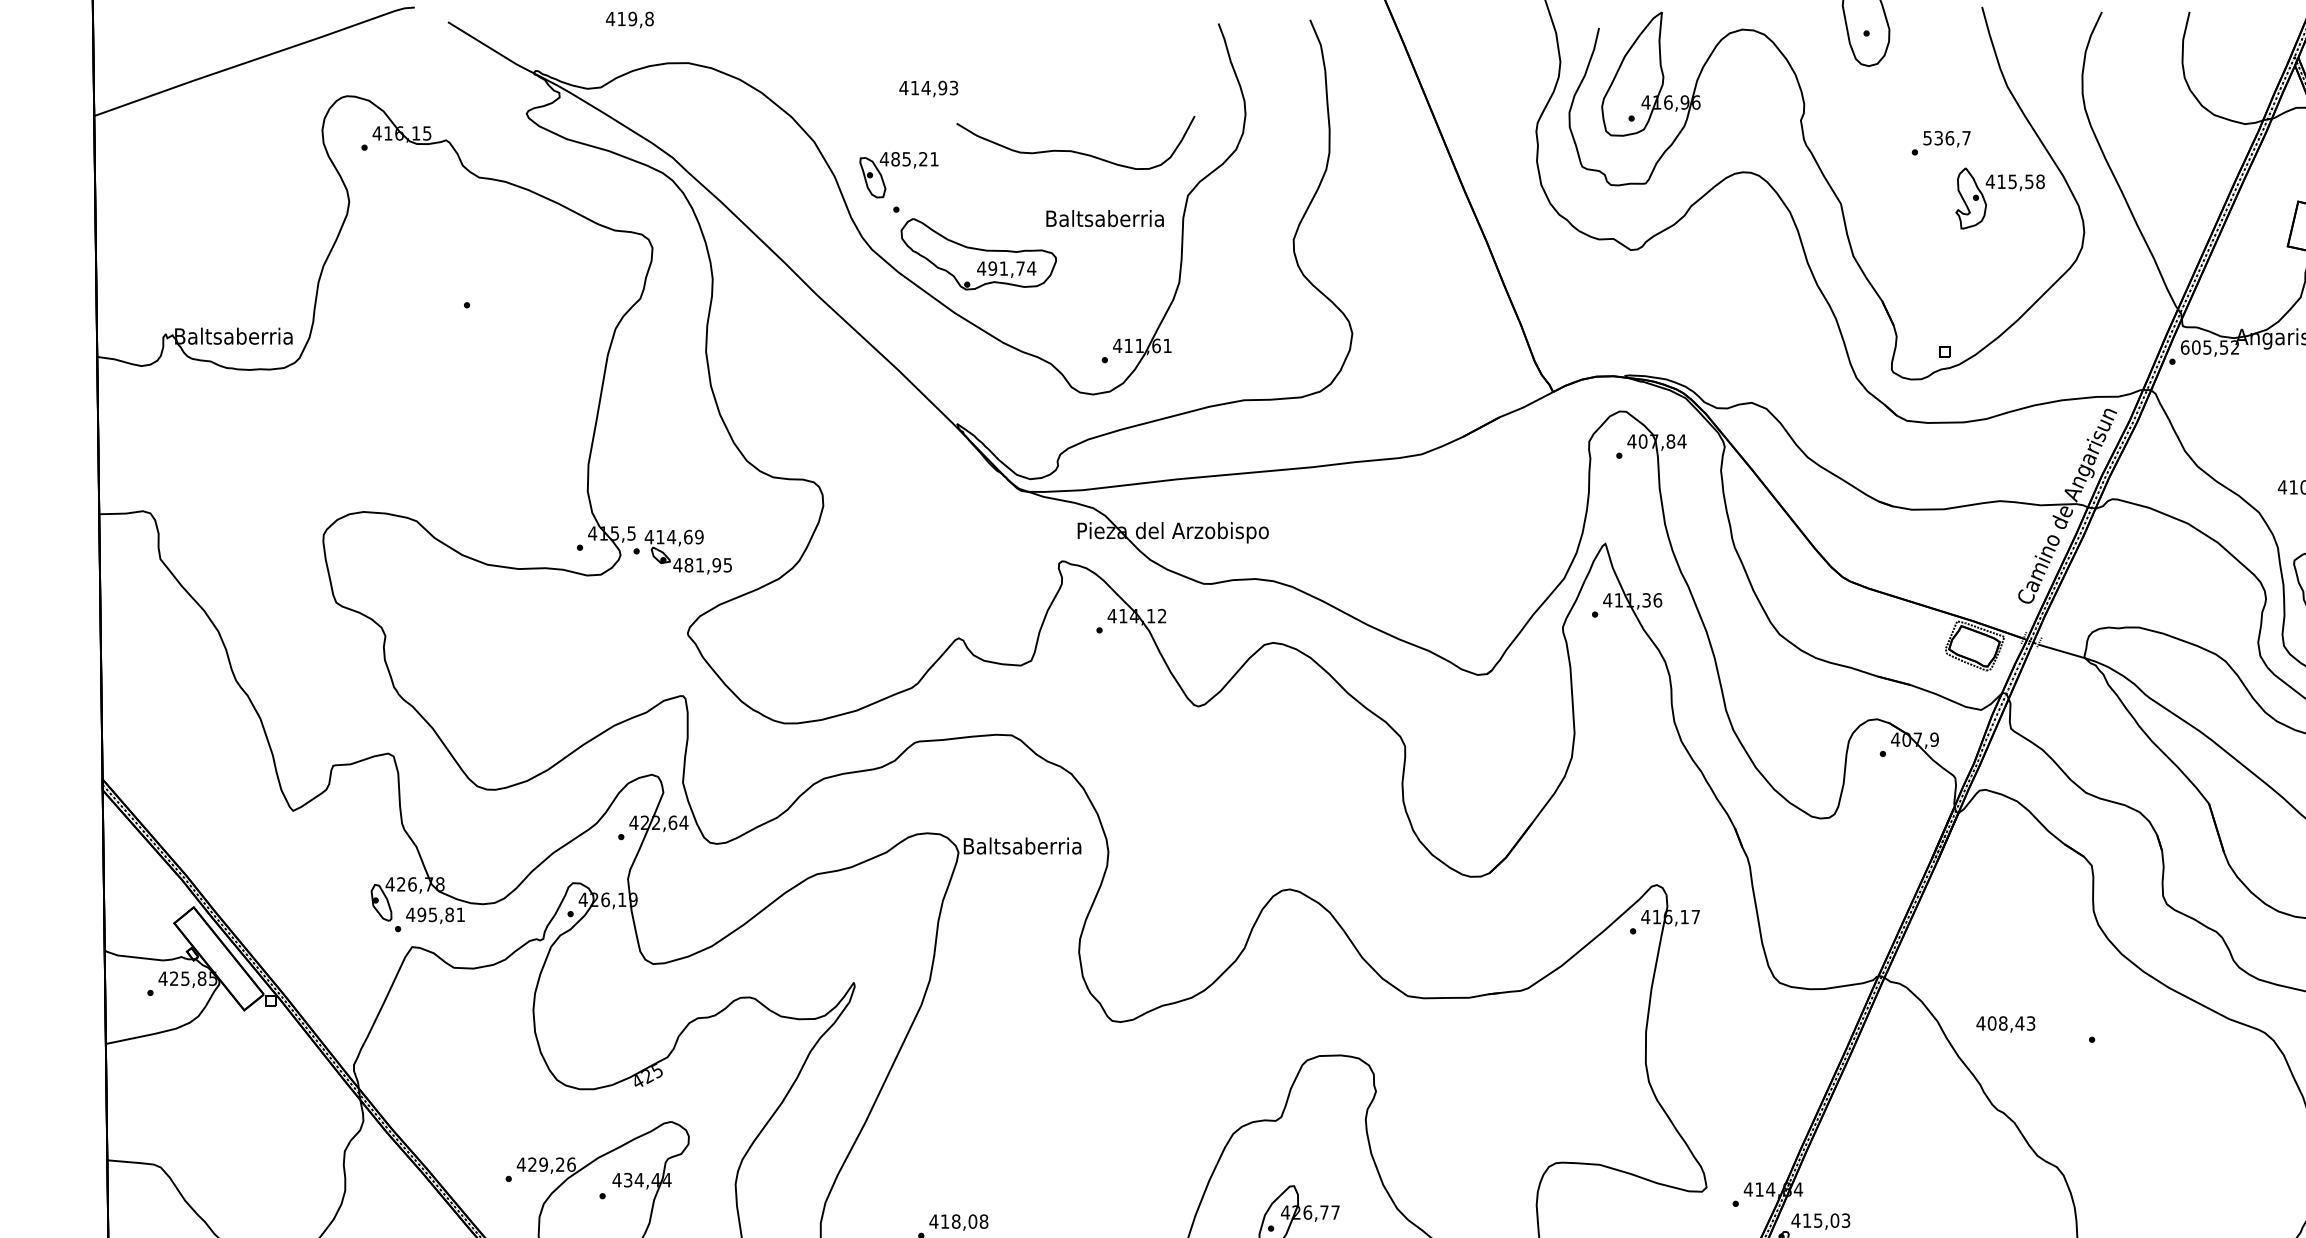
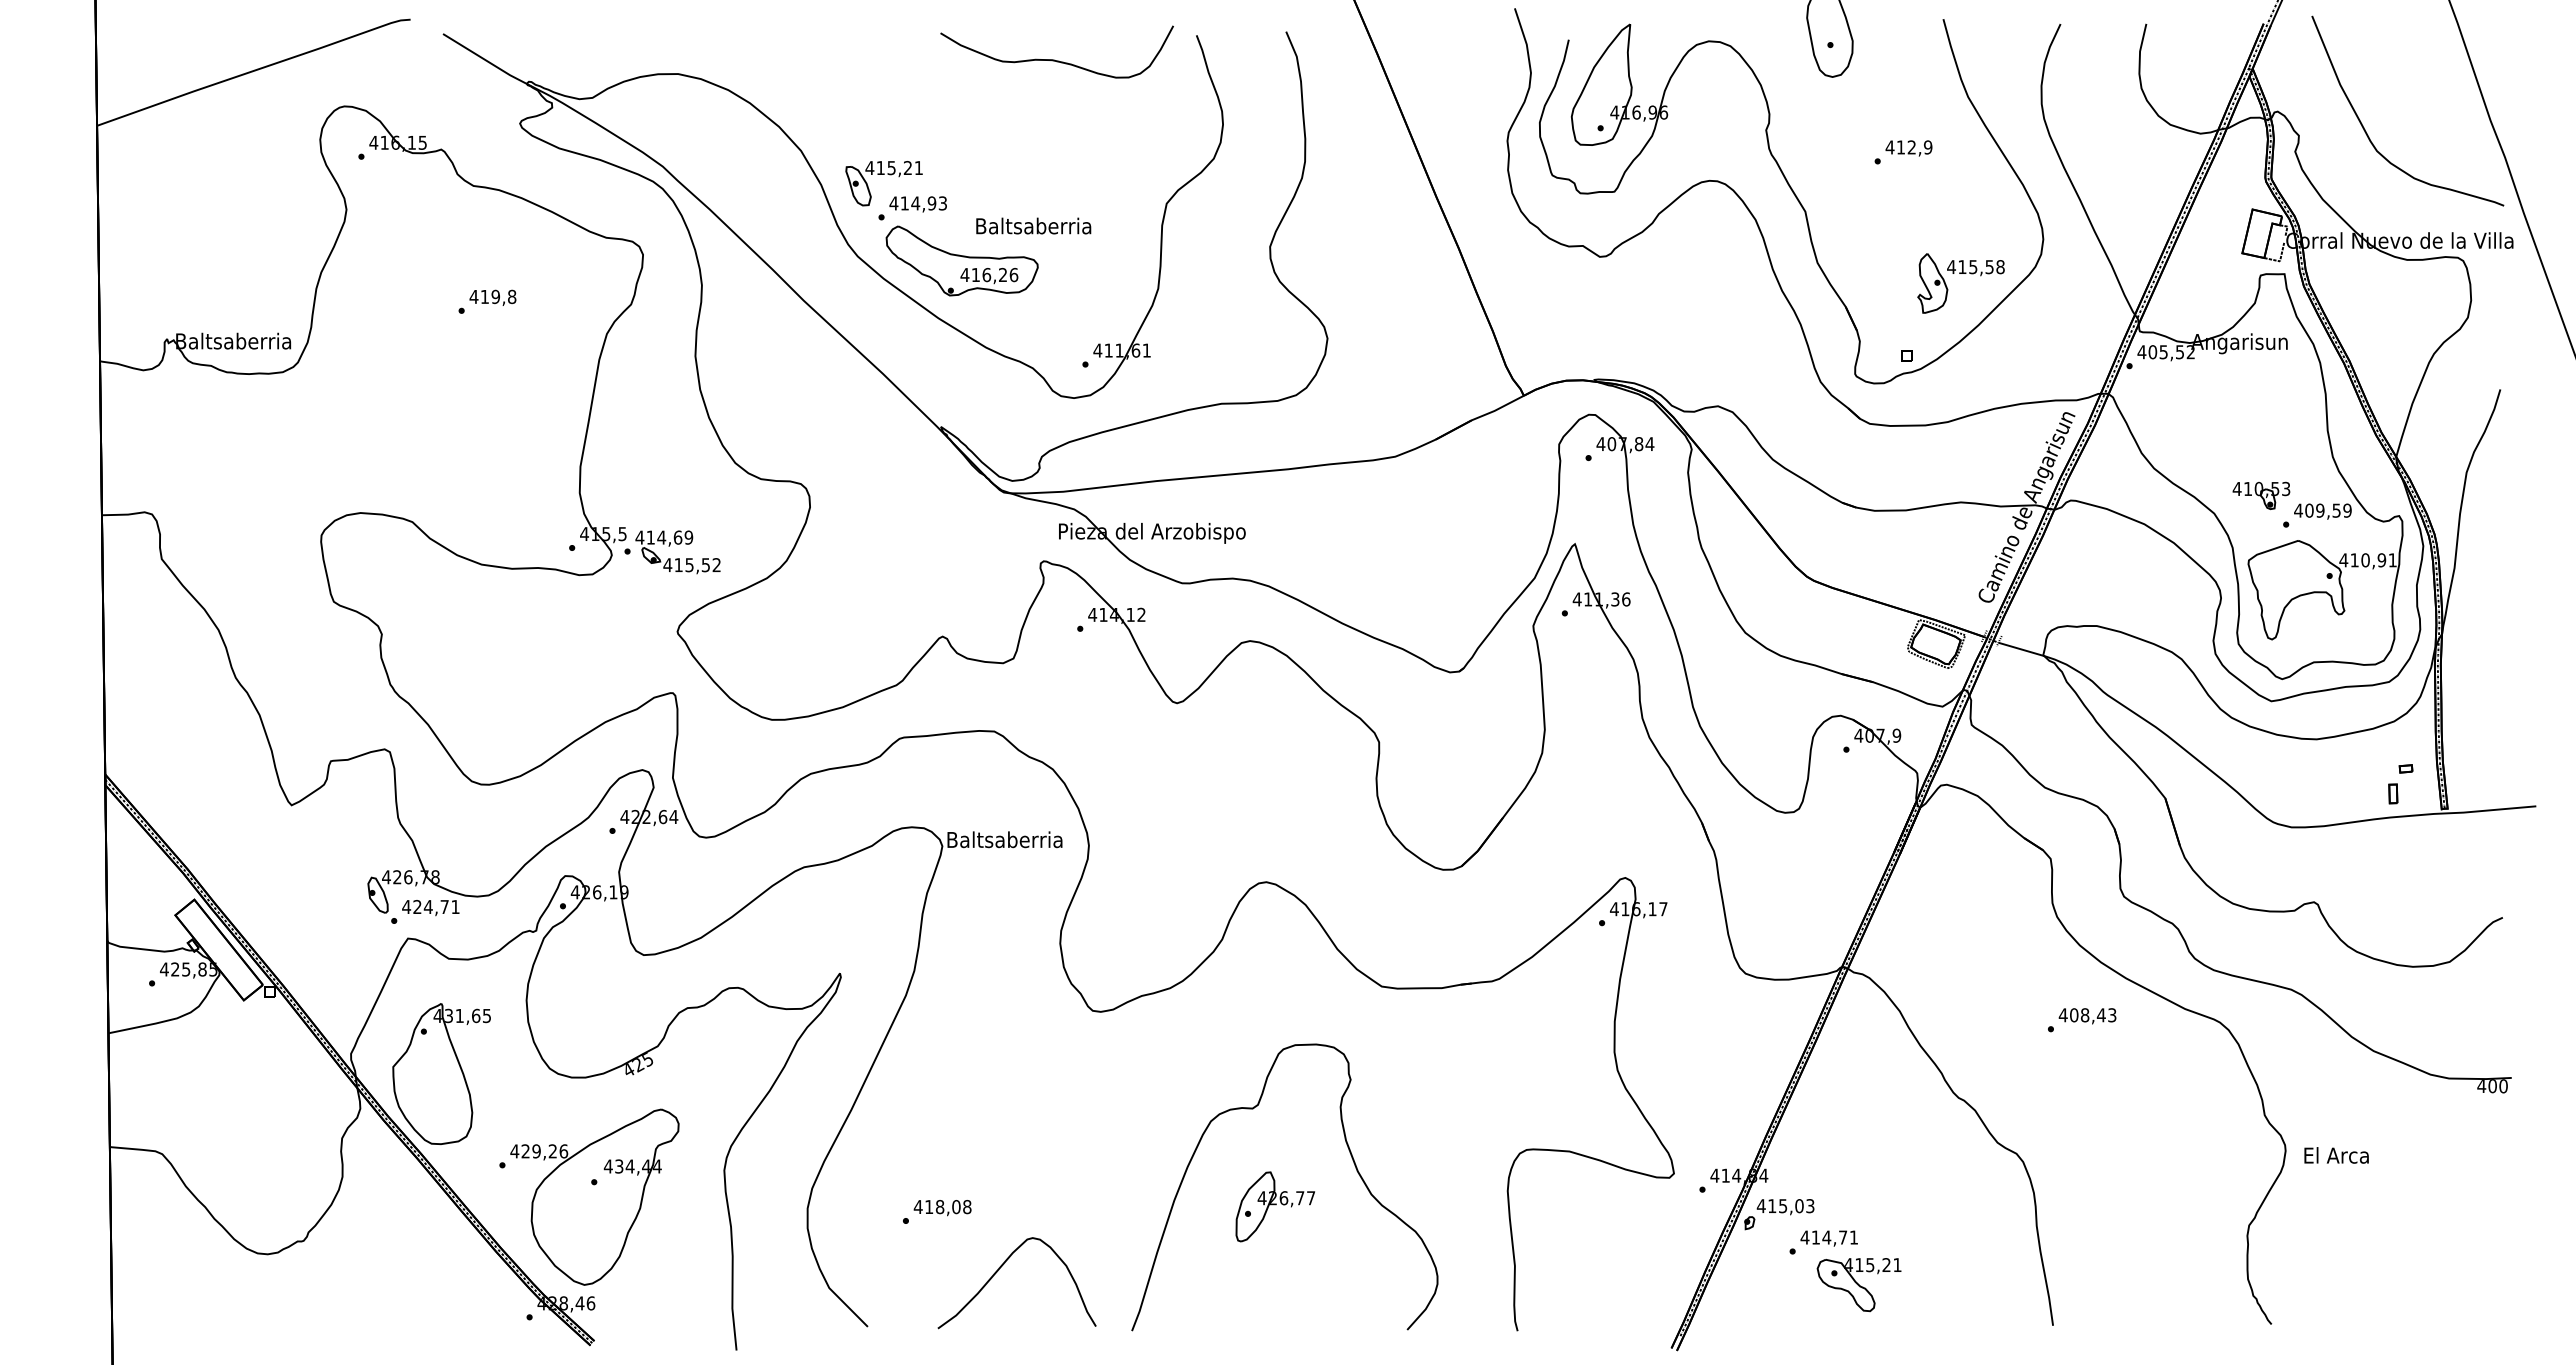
text: (629, 19) -> (492, 297), moved
text: (928, 89) -> (917, 204), moved
text: (1946, 138) -> (1908, 147), 536,7 -> 412,9
curve: (1073, 150) -> (1054, 59), moved
text: (895, 159) -> (880, 168), 485,21 -> 415,21
part: (1999, 188) -> (1960, 273), moved
text: (1104, 217) -> (1033, 225), moved
text: (1011, 268) -> (994, 274), 491,74 -> 416,26
text: (2184, 347) -> (2141, 352), 605,52 -> 405,52
text: (708, 565) -> (697, 565), 481,95 -> 415,52
text: (435, 914) -> (430, 906), 495,81 -> 424,71
text: (2005, 1024) -> (2087, 1016), moved
part: (446, 1085) -> (441, 1073), added

